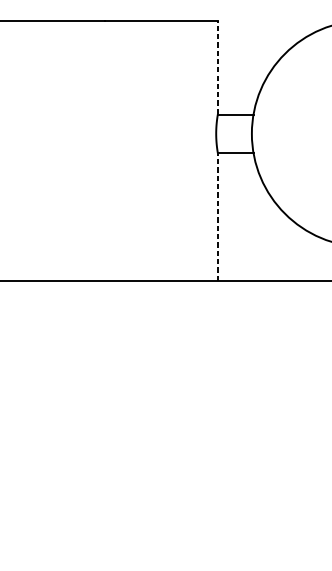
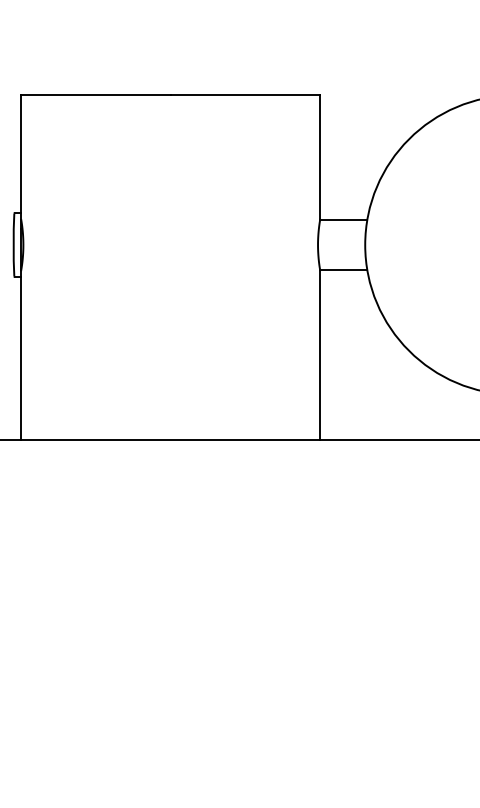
line: (218, 67) -> (320, 157), dashed -> solid
line: (218, 216) -> (320, 354), dashed -> solid

